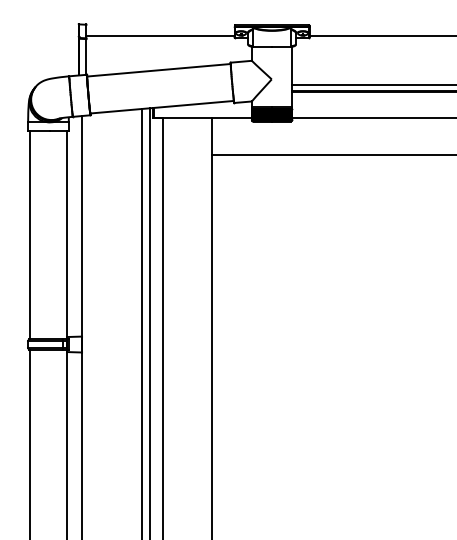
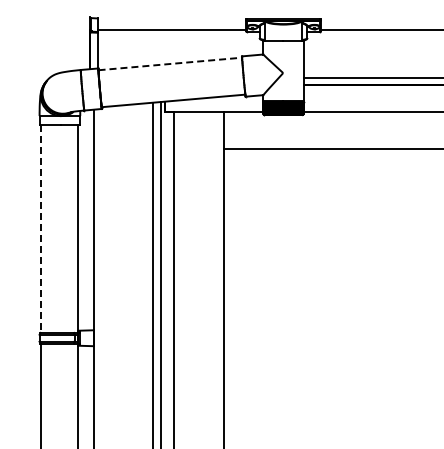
line: (159, 70) -> (170, 64), solid -> dashed
line: (29, 235) -> (40, 229), solid -> dashed

